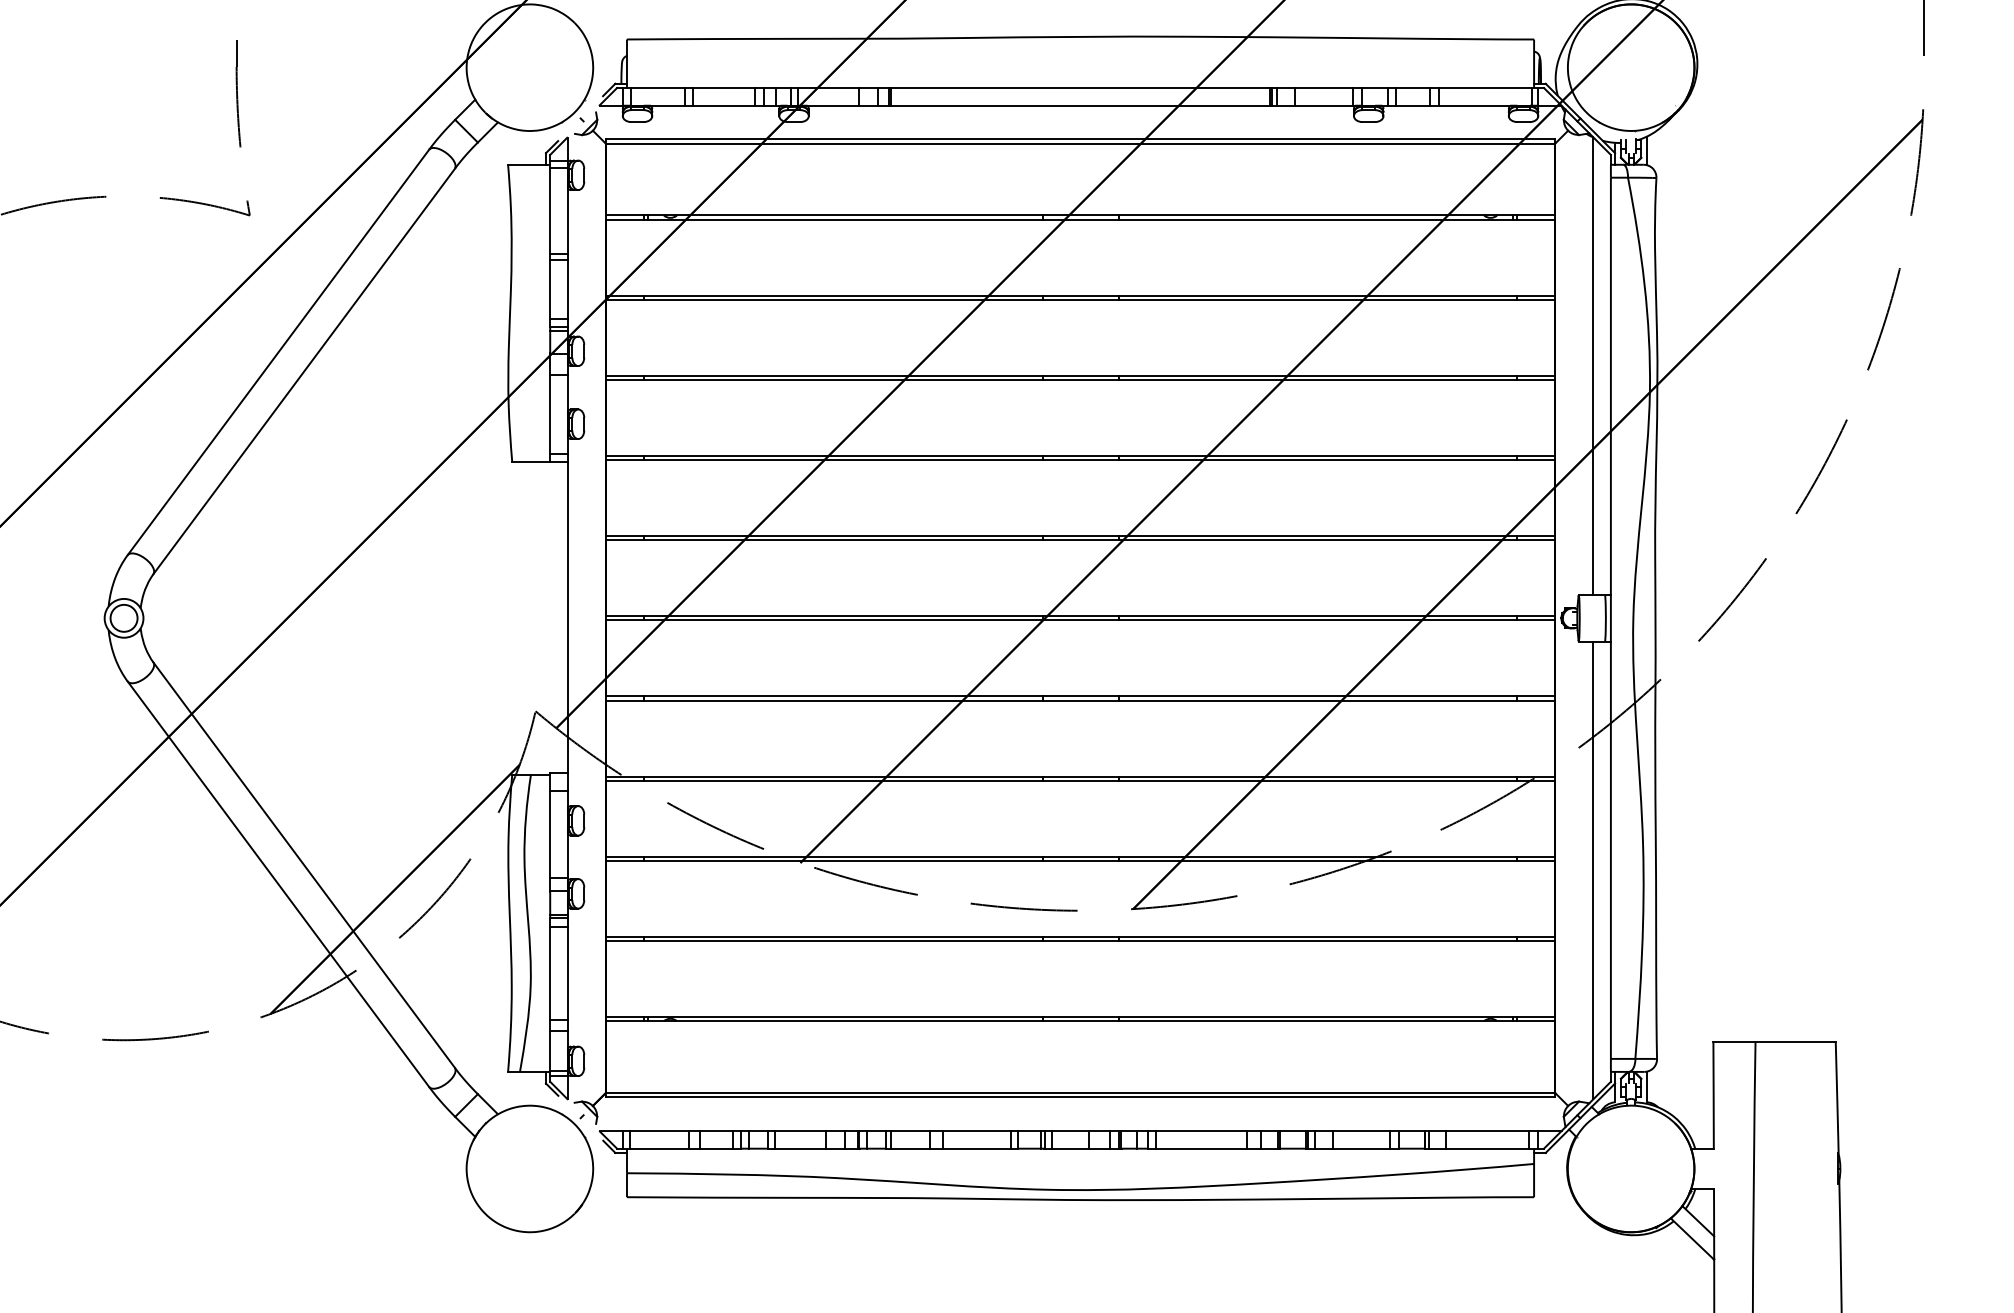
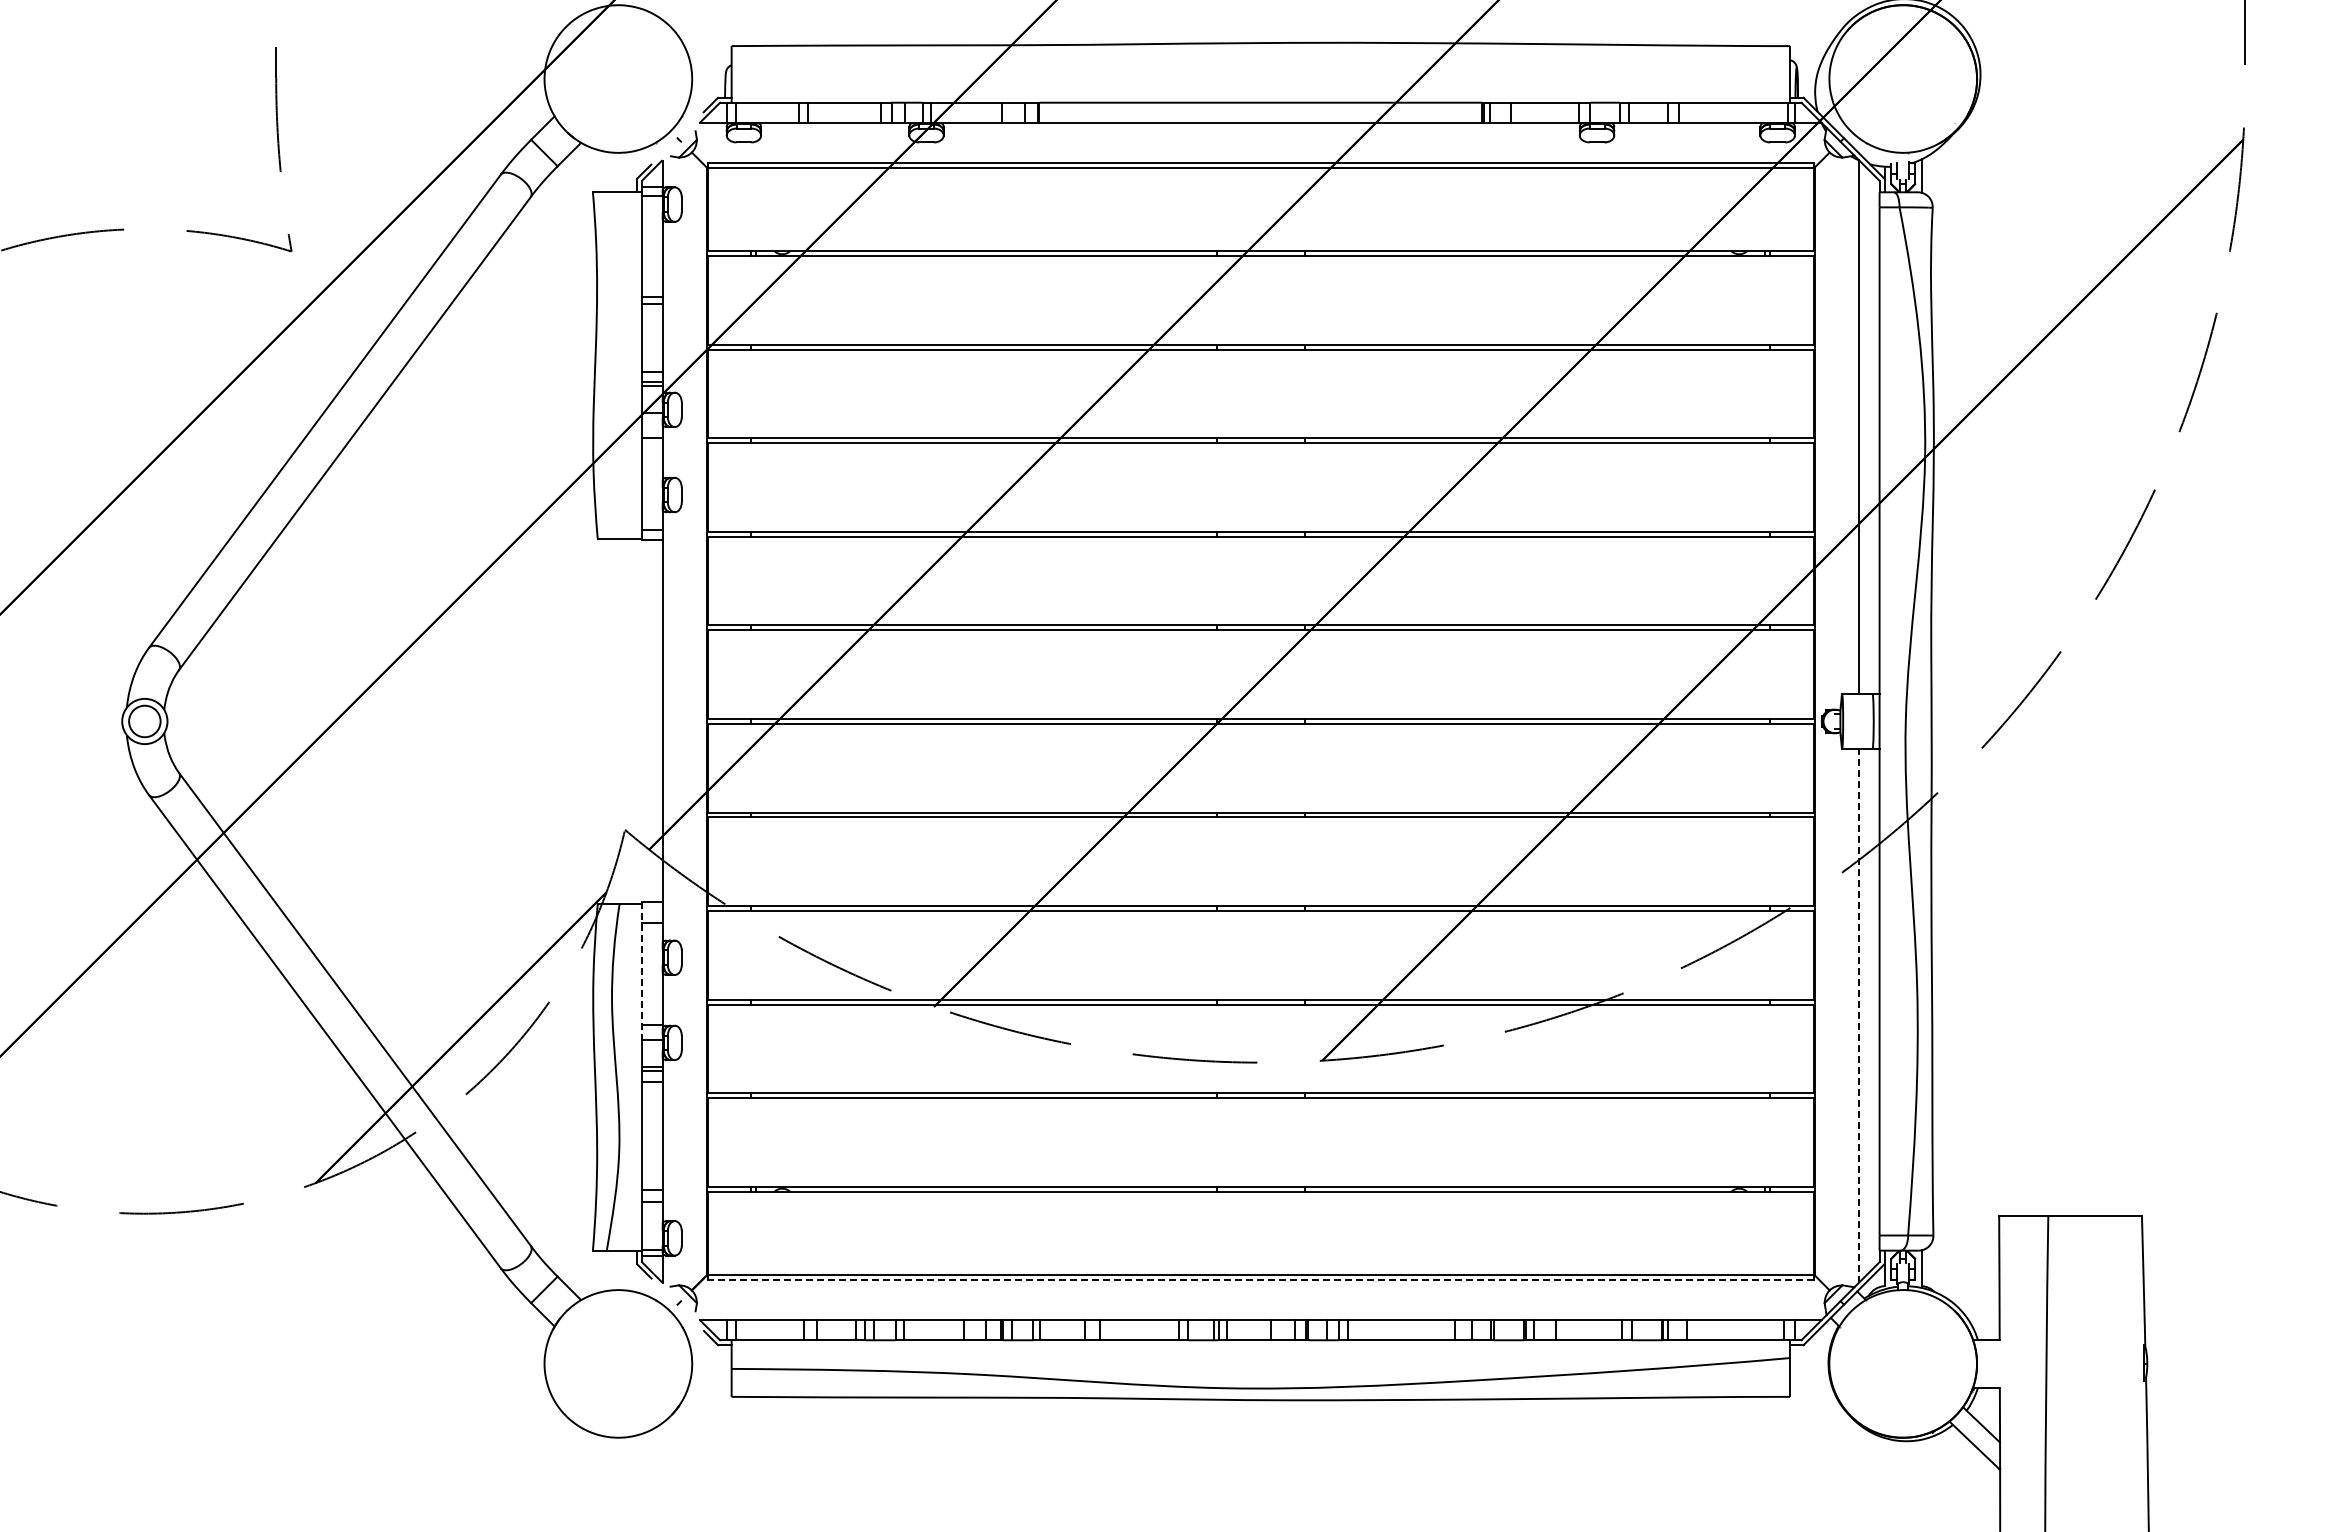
line: (550, 832) -> (642, 971), solid -> dashed
line: (1592, 870) -> (1858, 1015), solid -> dashed
line: (1080, 1097) -> (1260, 1280), solid -> dashed

